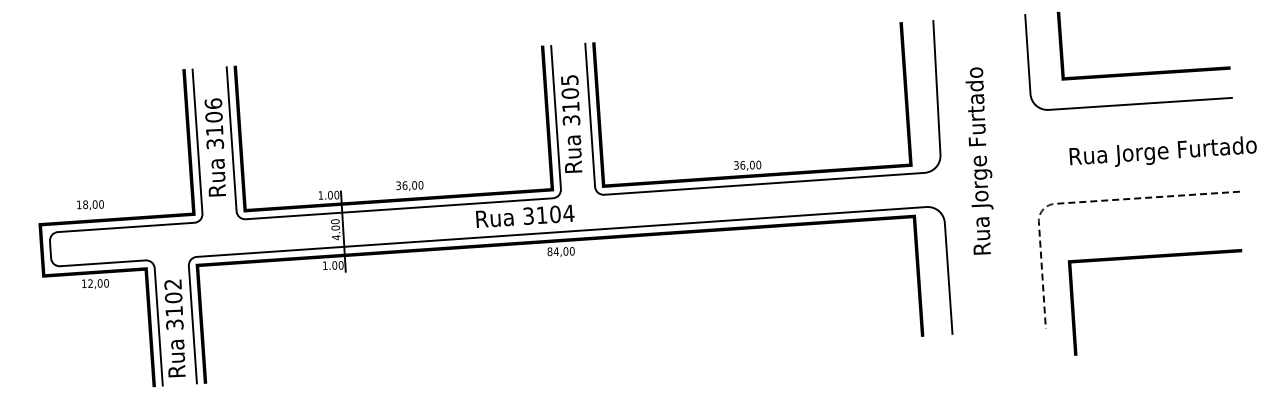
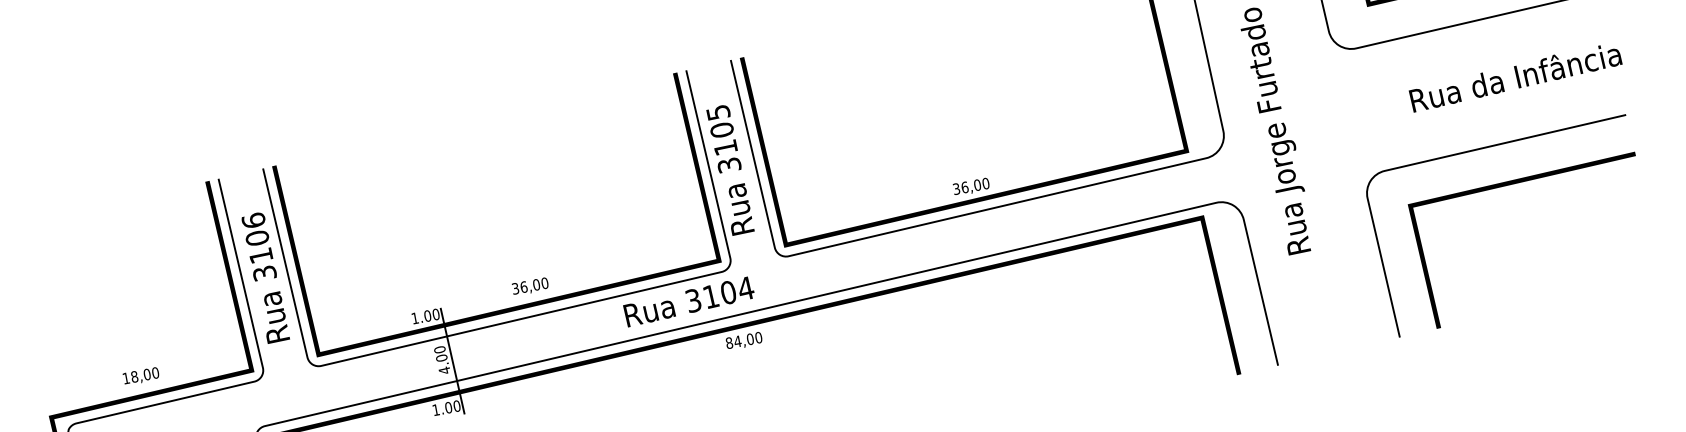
text: (1162, 151) -> (1515, 78), Rua Jorge Furtado -> Rua da Infância
line: (1073, 202) -> (1409, 165), dashed -> solid
text: (90, 205) -> (141, 376), moved
line: (1152, 258) -> (1519, 183), moved

